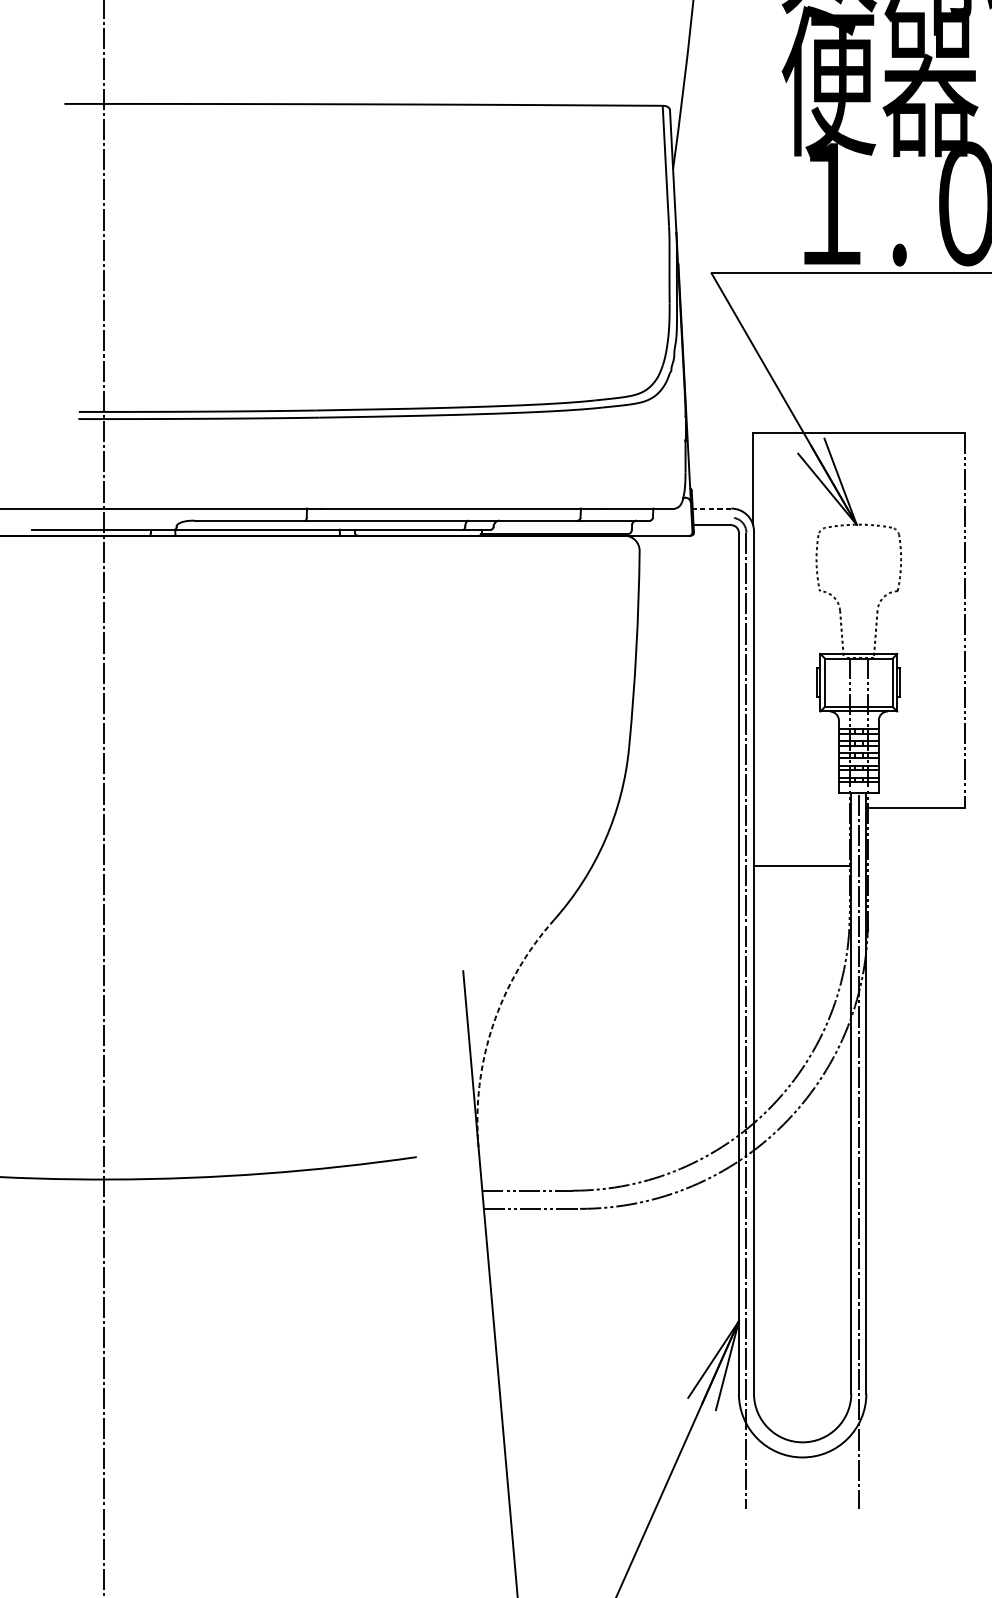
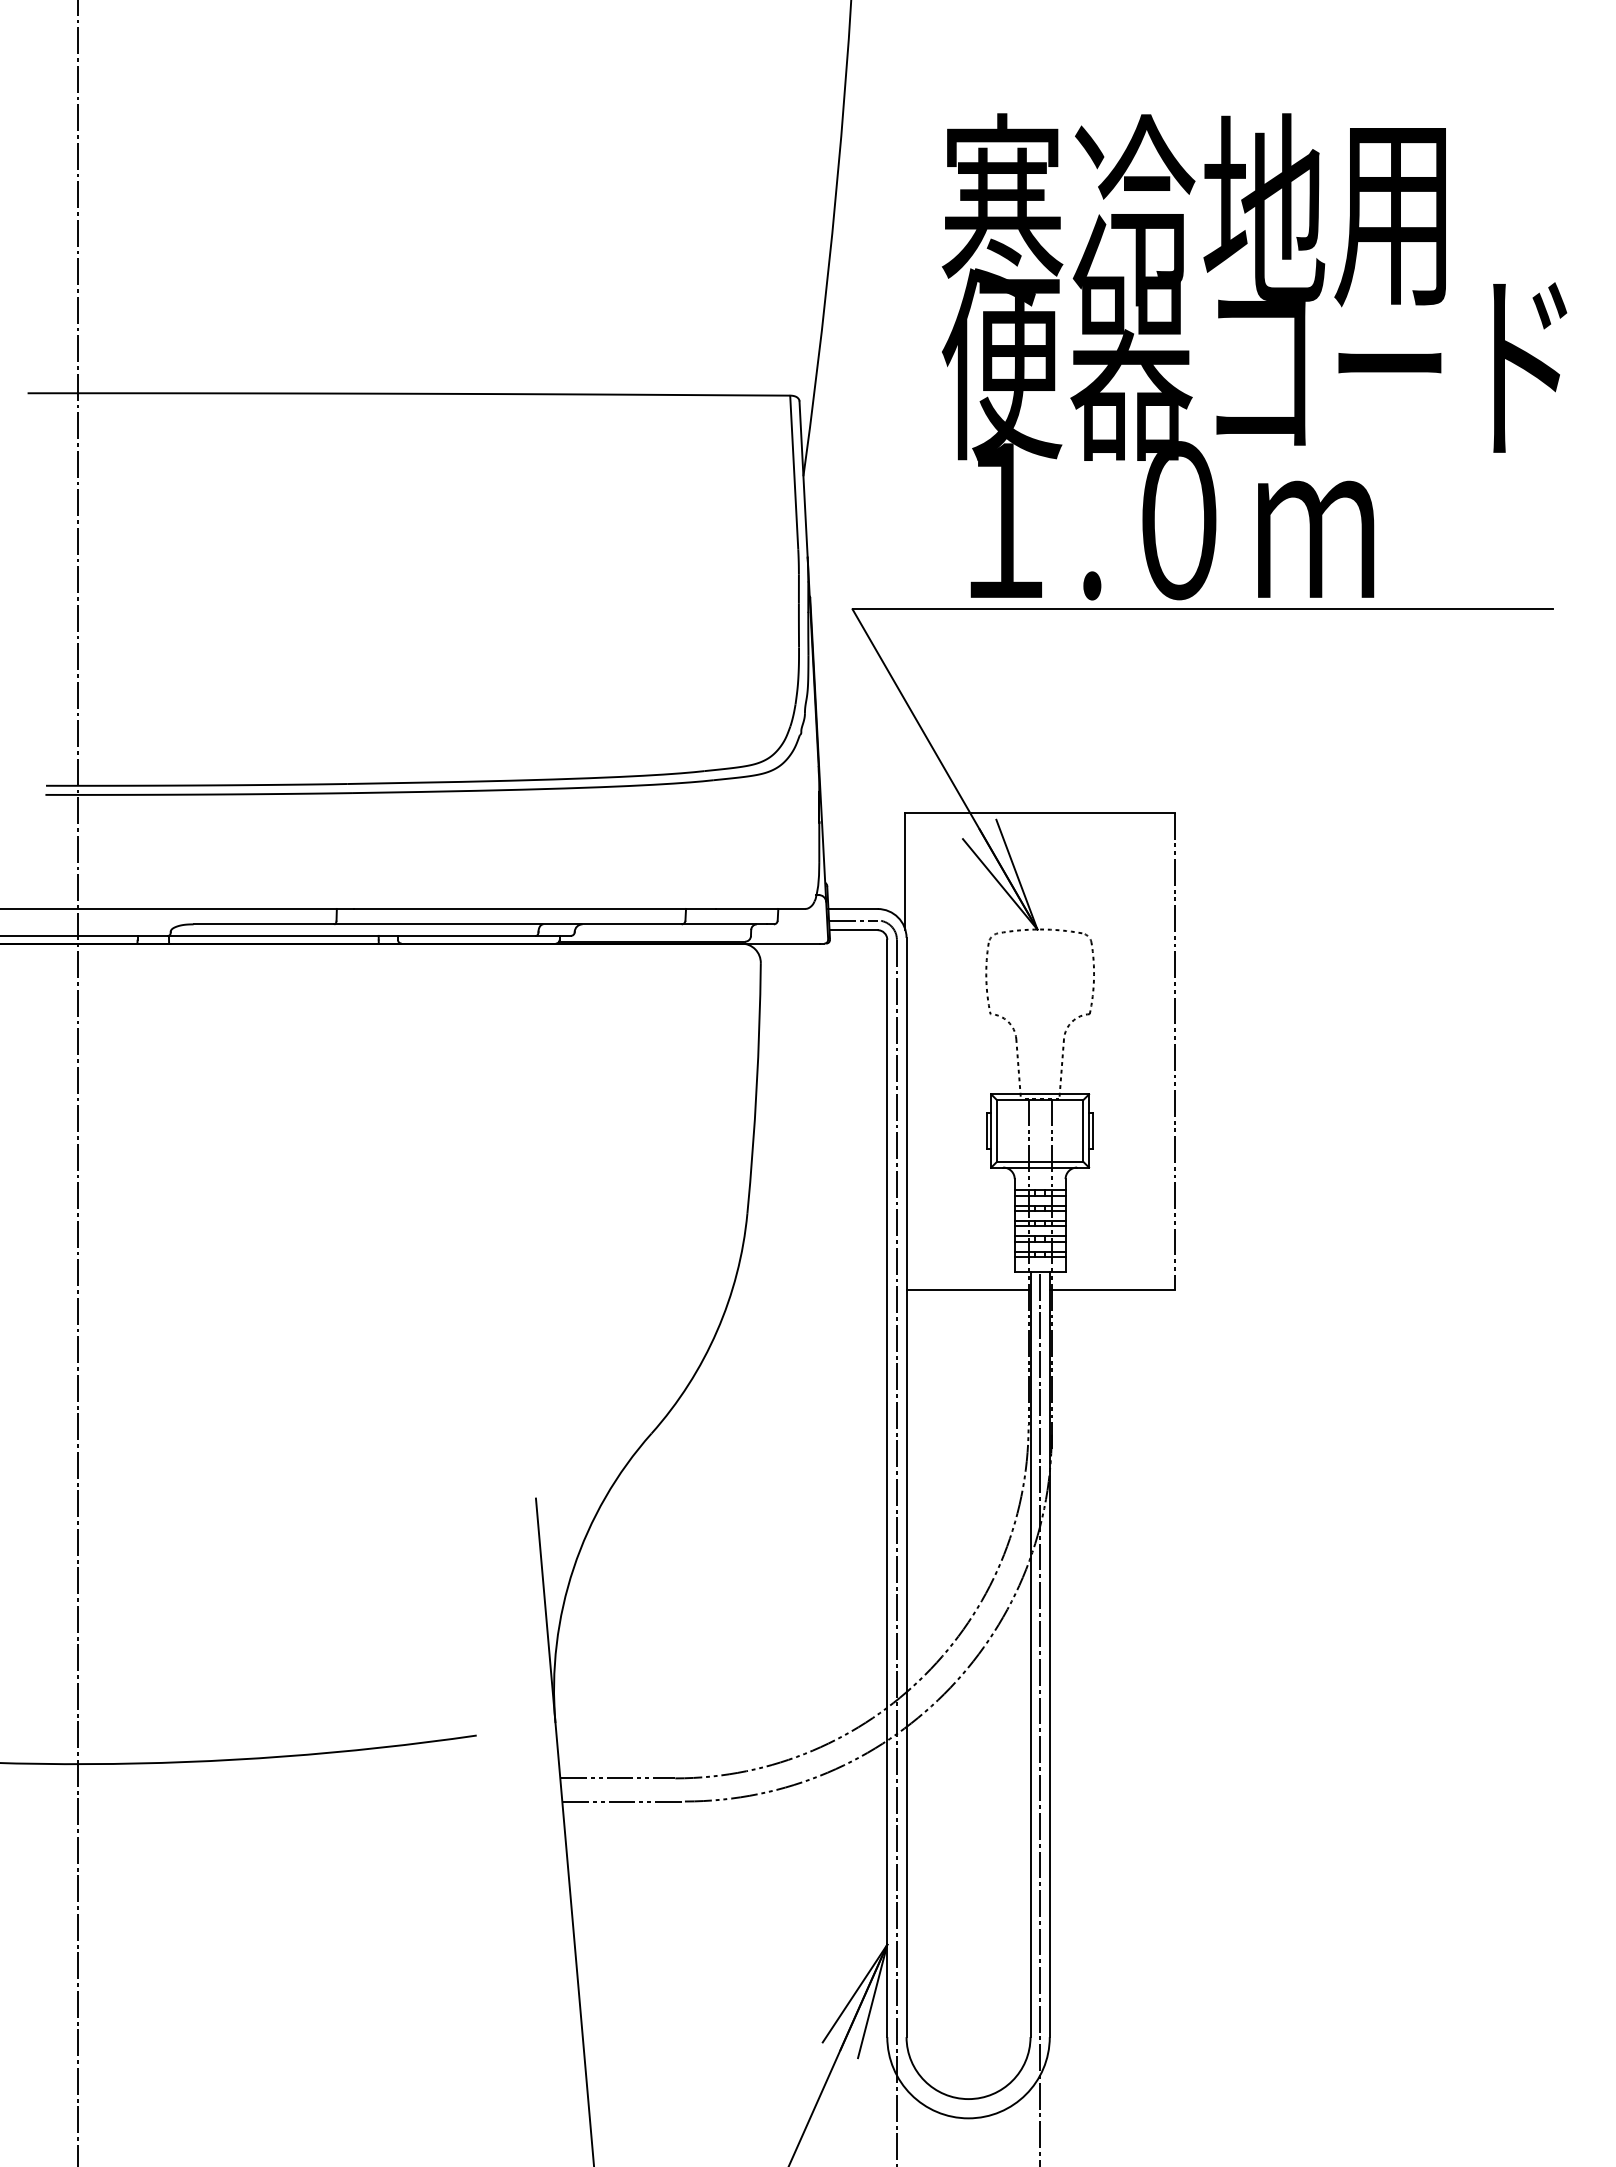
line: (712, 508) -> (853, 909), dashed -> solid
line: (712, 517) -> (853, 920), added
line: (801, 865) -> (967, 1290), moved
arc: (492, 1026) -> (573, 1568), dashed -> solid

